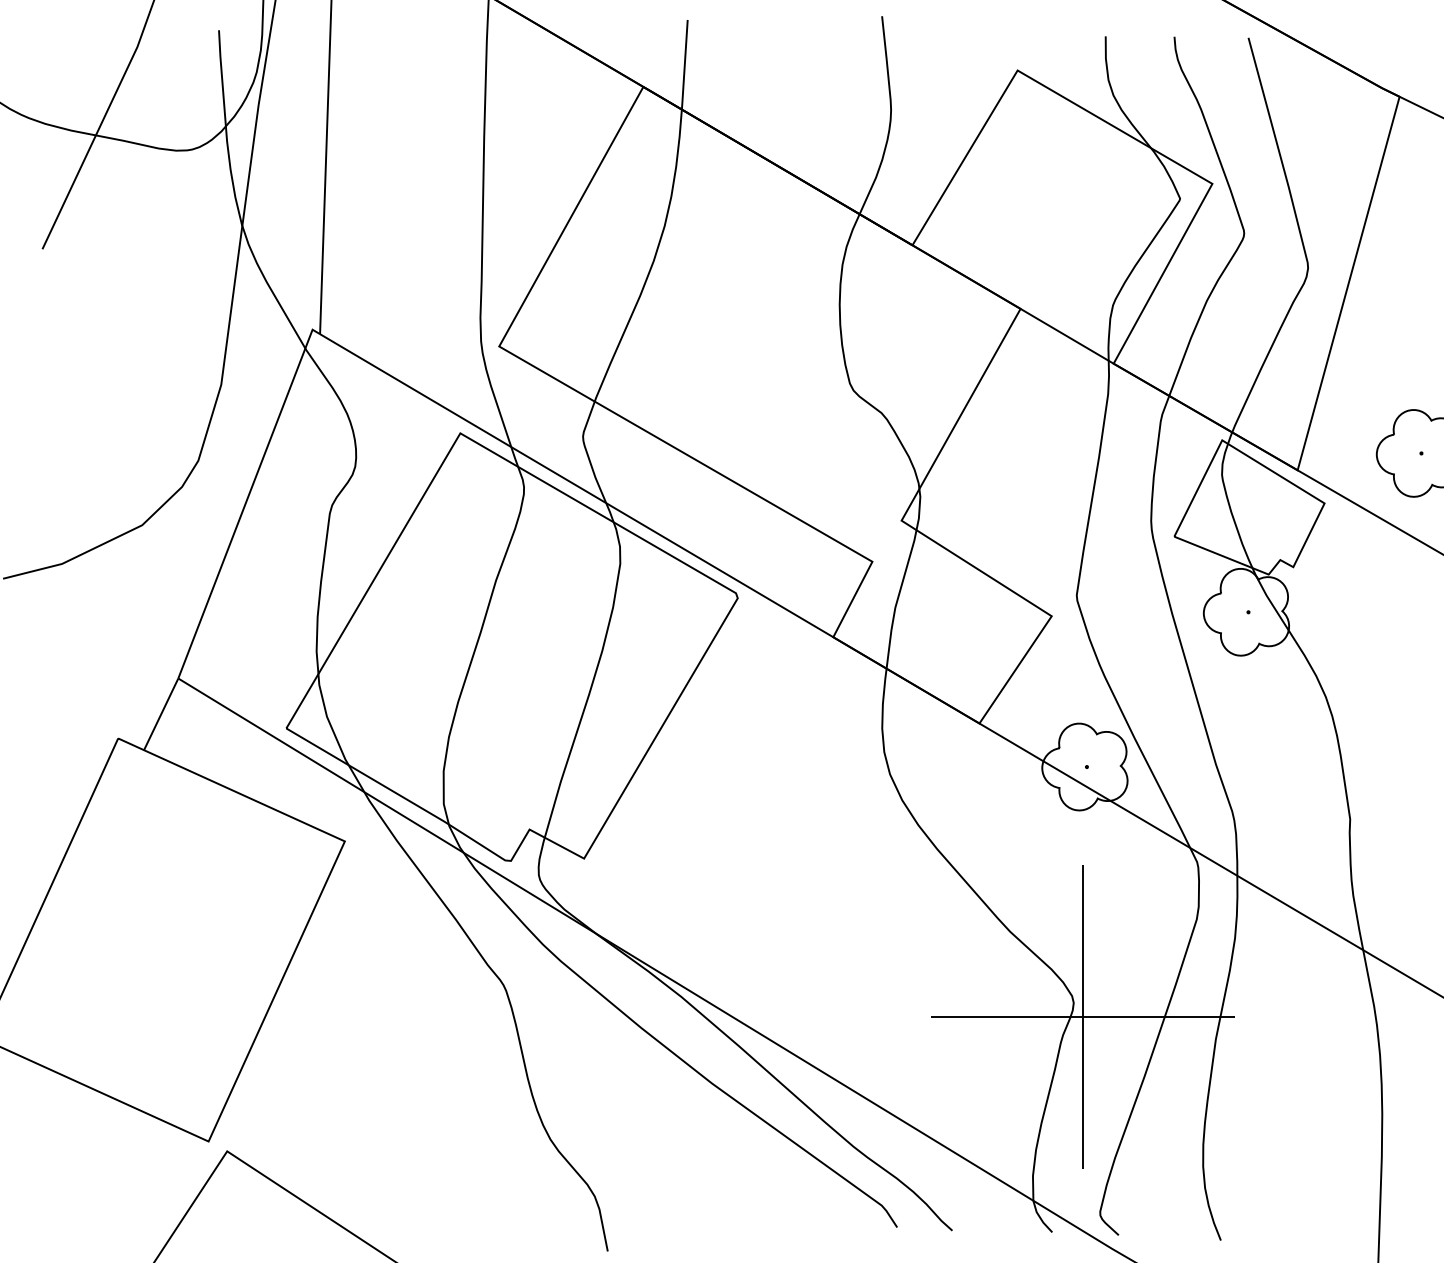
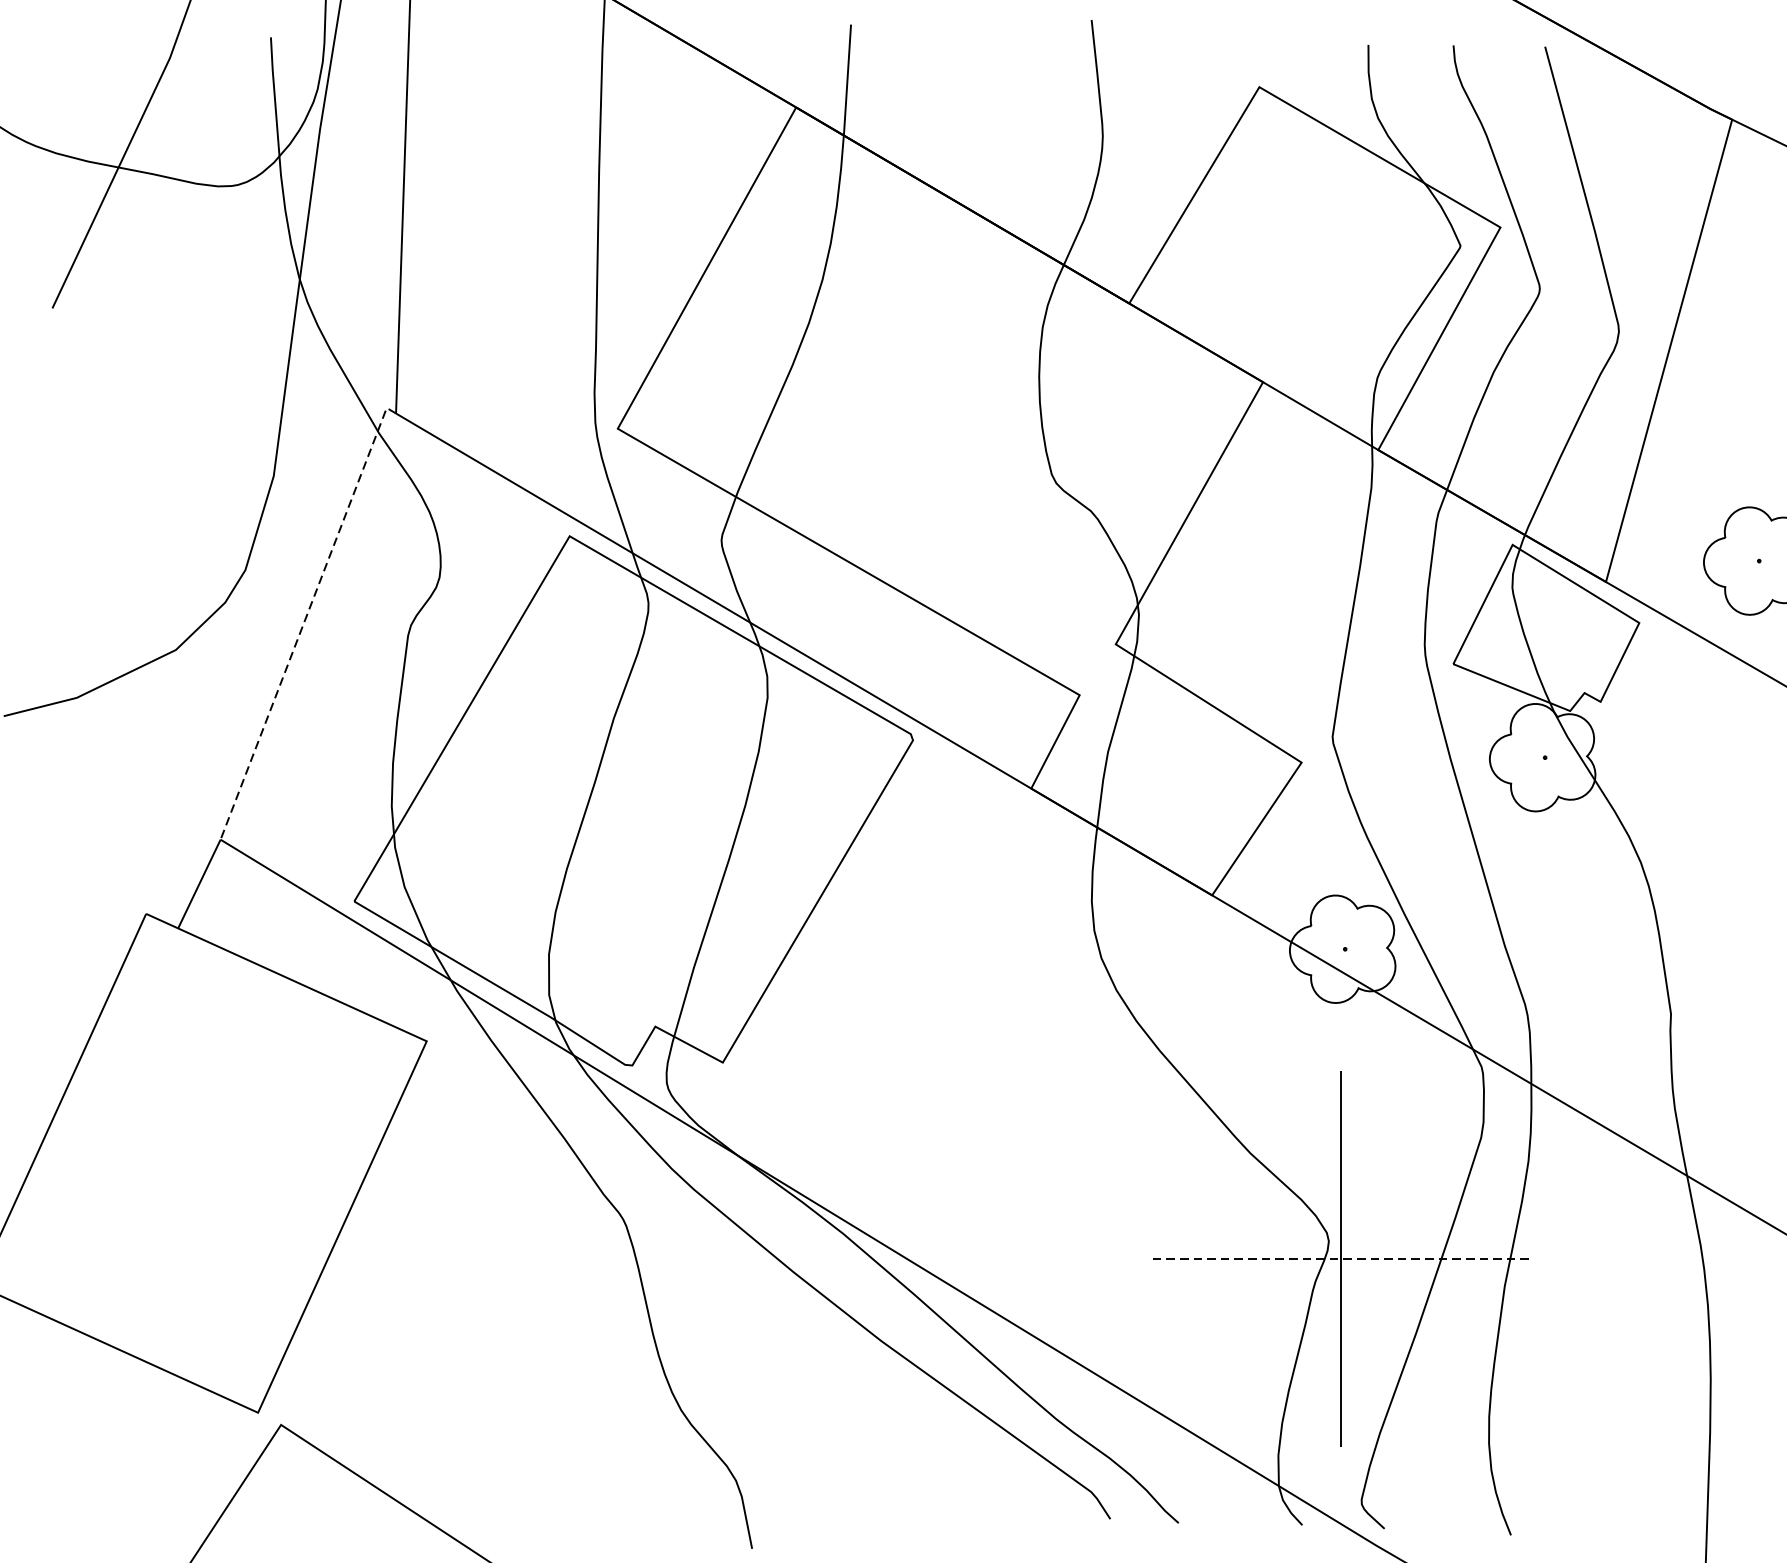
line: (247, 499) -> (306, 618), solid -> dashed
line: (1082, 1017) -> (1339, 1259), solid -> dashed

